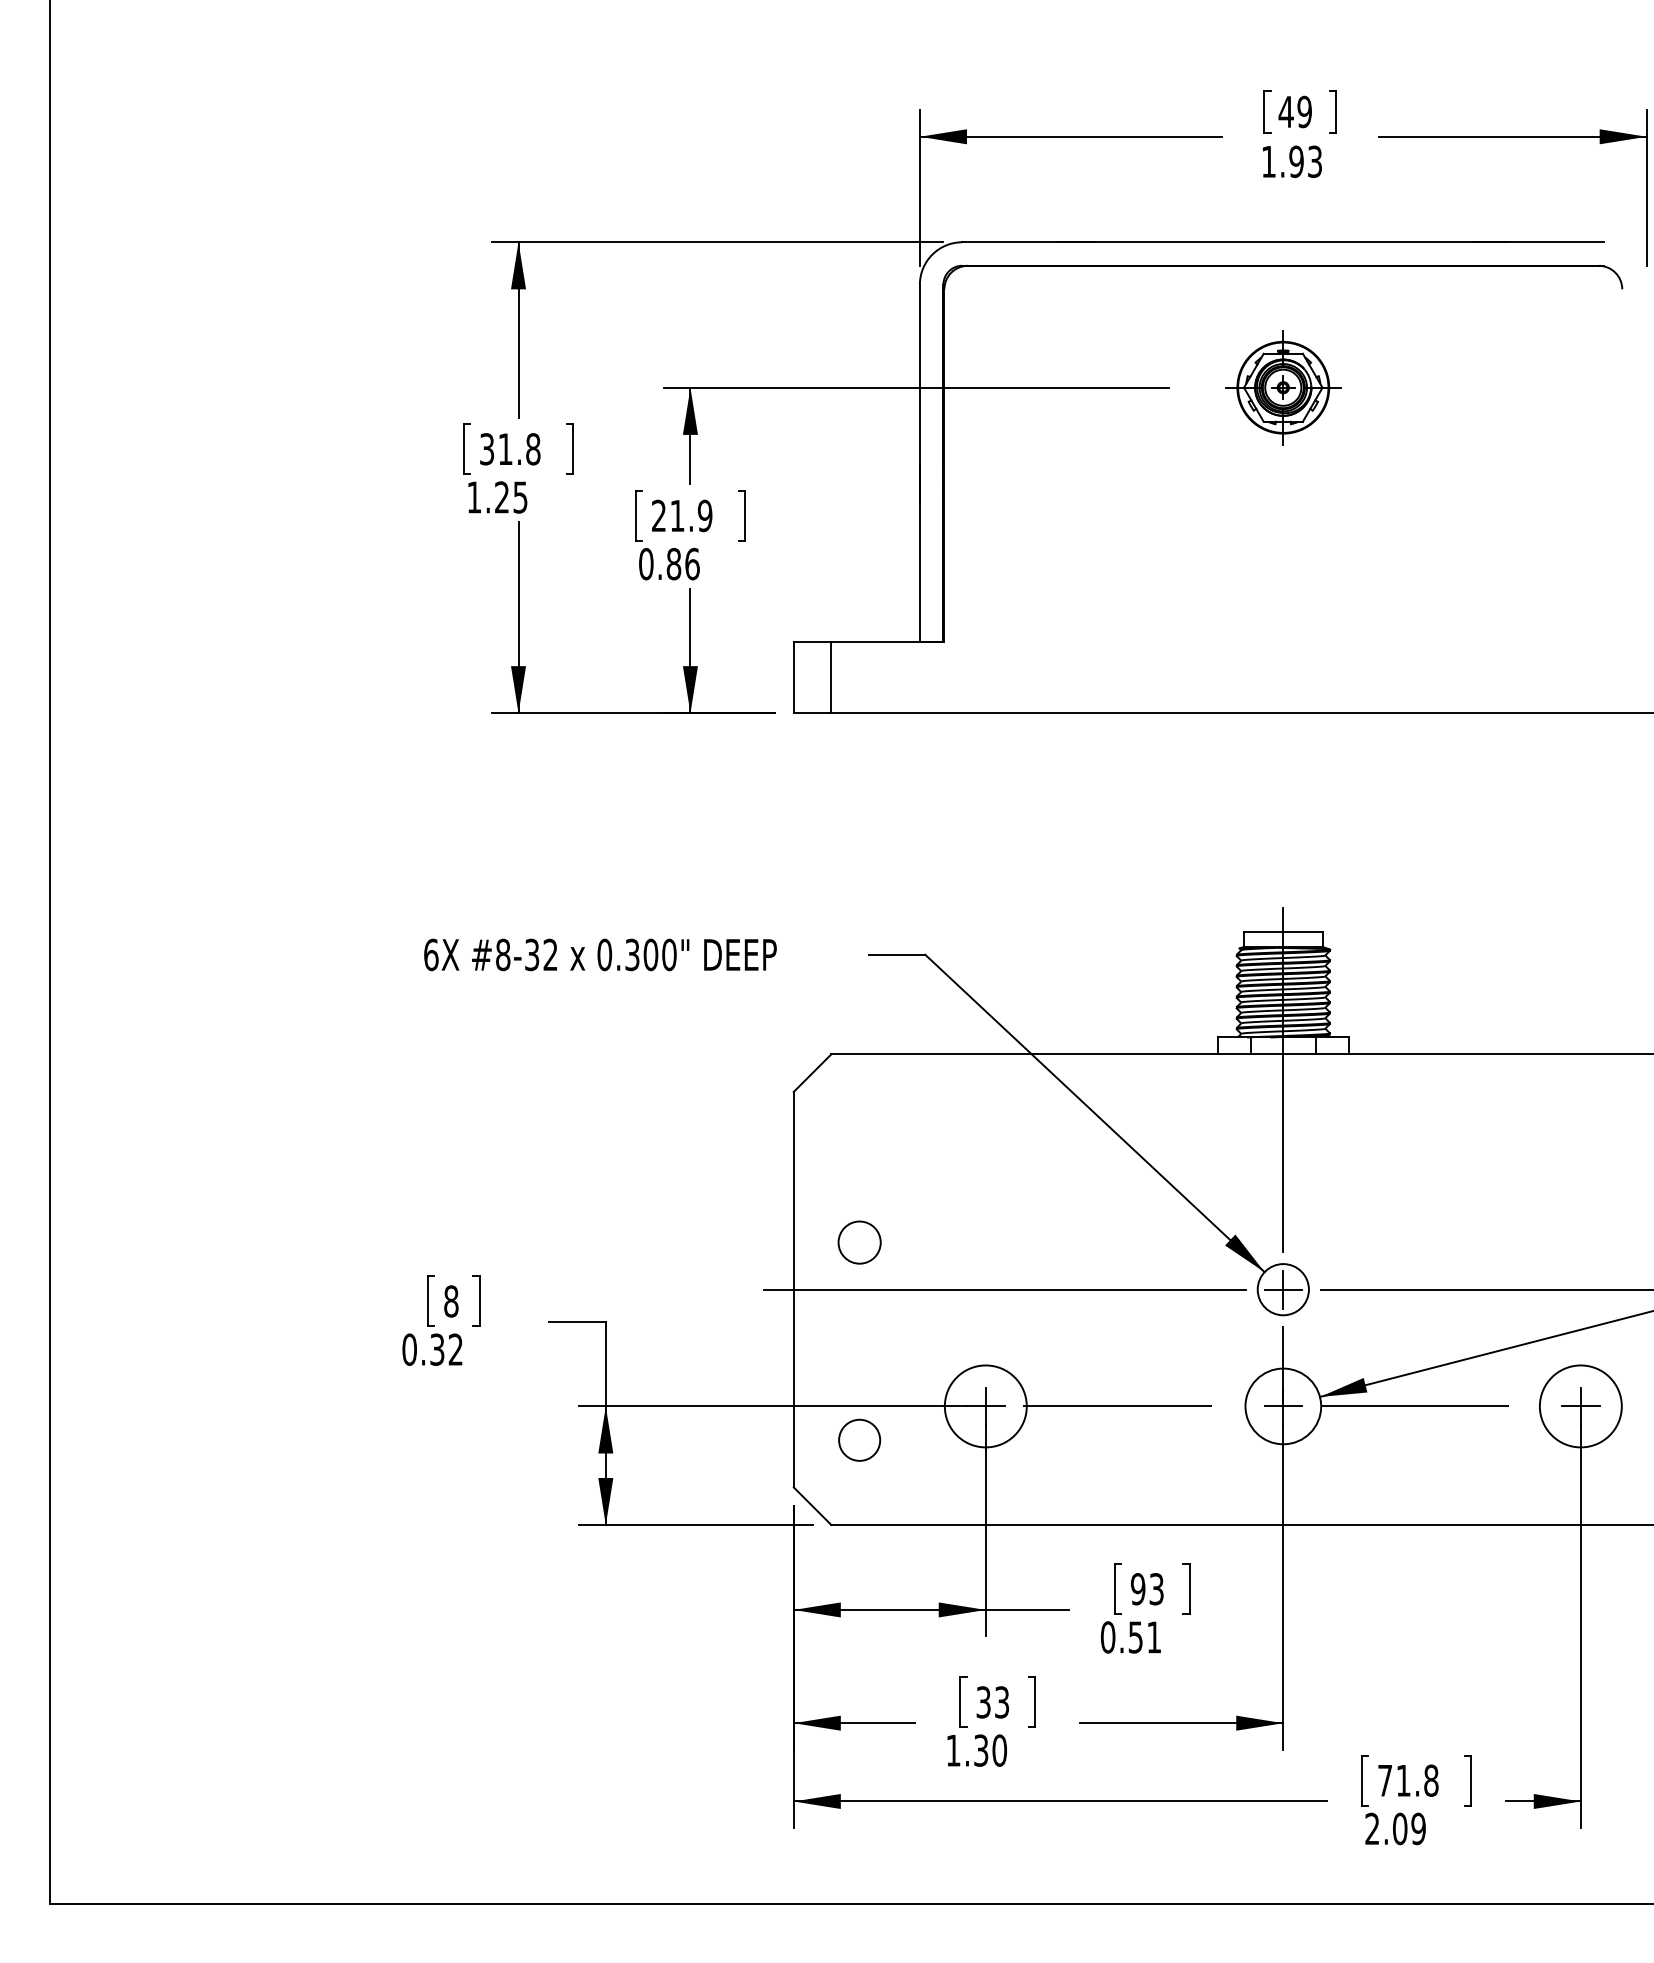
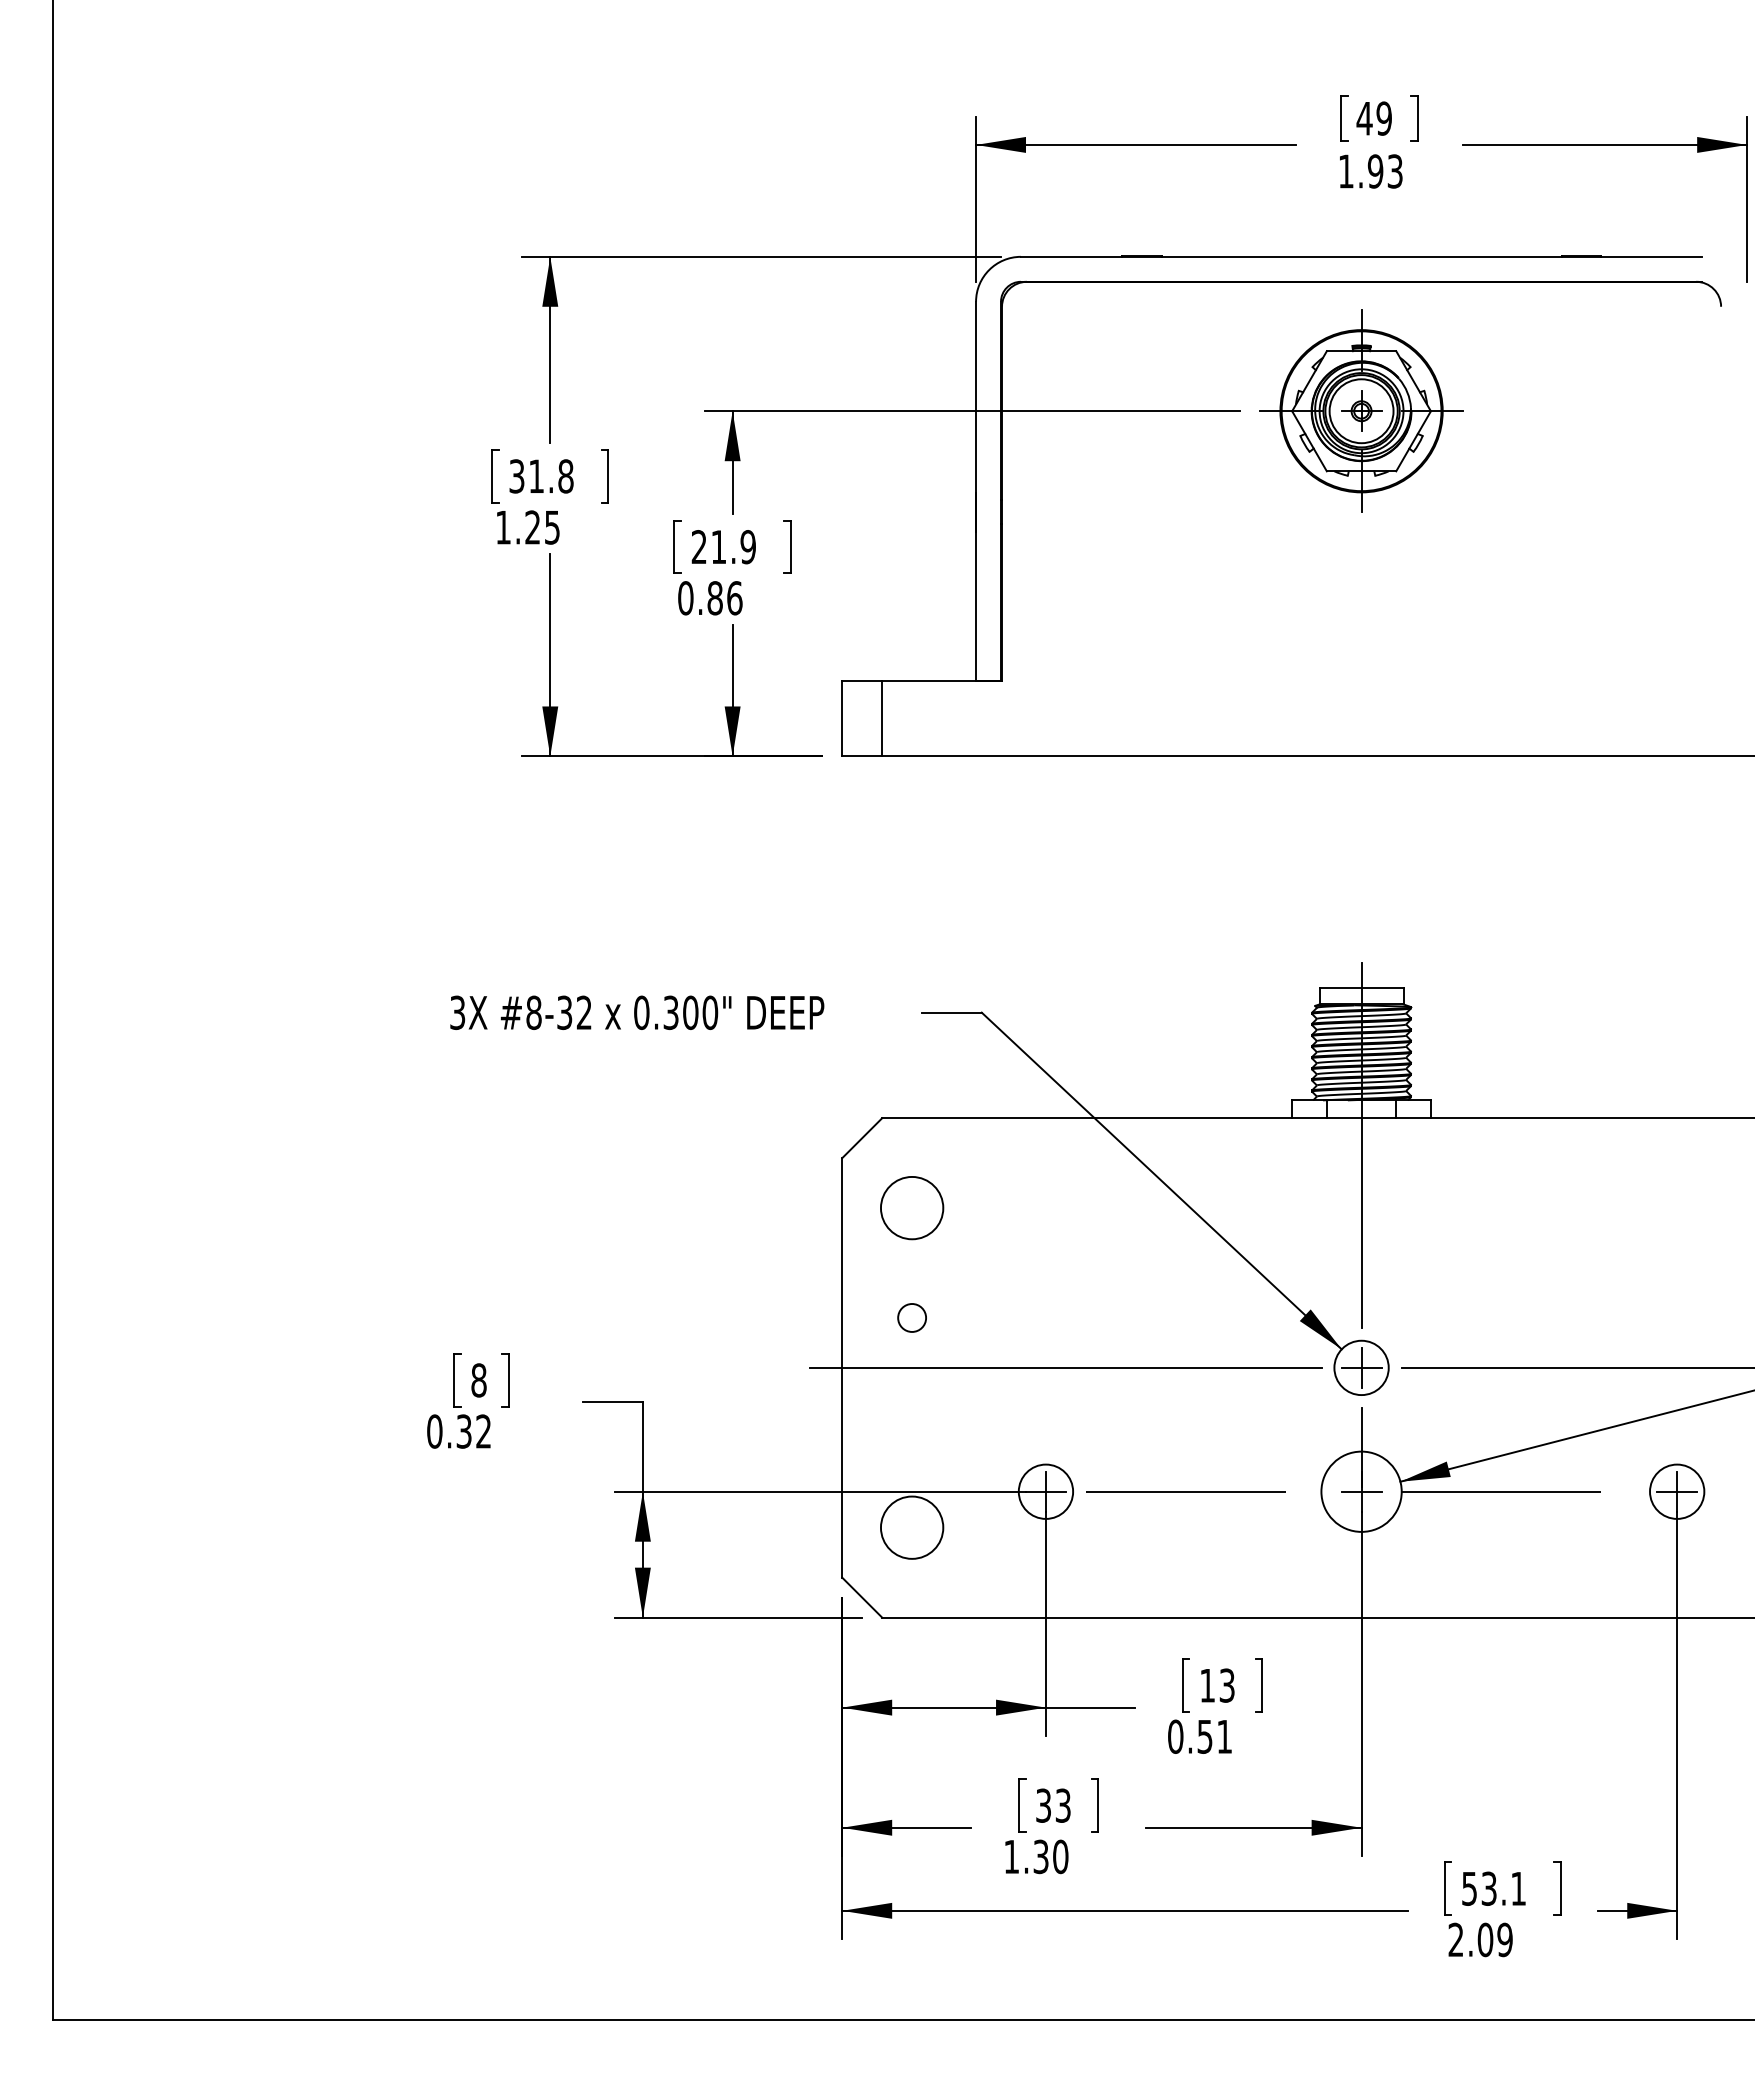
part: (1283, 387) -> (1361, 410), size x1.67
text: (431, 954) -> (457, 1012), 6X -> 3X
circle: (859, 1139) -> (912, 1208), added
circle: (859, 1242) -> (912, 1317), size x0.62
circle: (985, 1406) -> (1045, 1491), size x0.62
circle: (1581, 1406) -> (1677, 1491), size x0.62
circle: (859, 1440) -> (911, 1527), size x1.43
text: (1138, 1589) -> (1207, 1685), 93 -> 13
text: (1408, 1780) -> (1494, 1888), 71.8 -> 53.1

